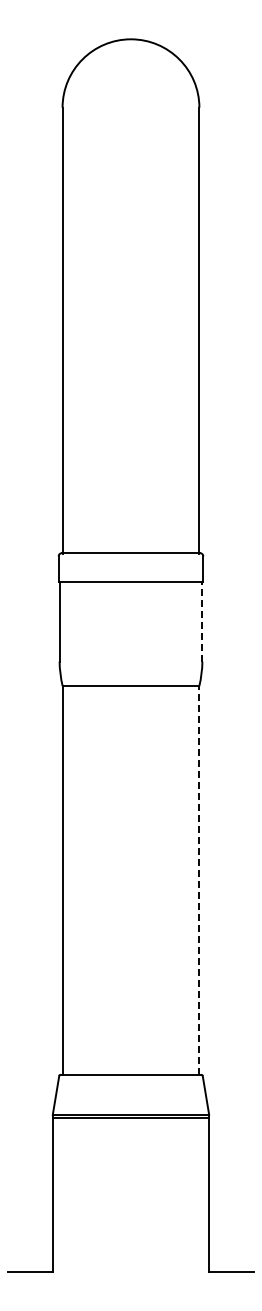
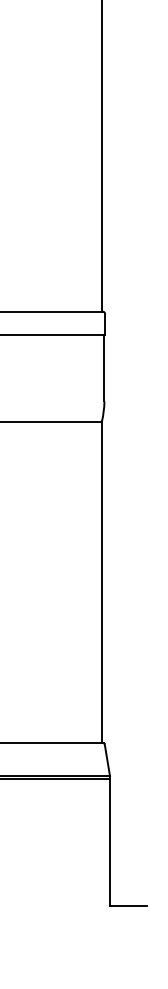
line: (202, 621) -> (104, 368), dashed -> solid
line: (199, 879) -> (102, 581), dashed -> solid

